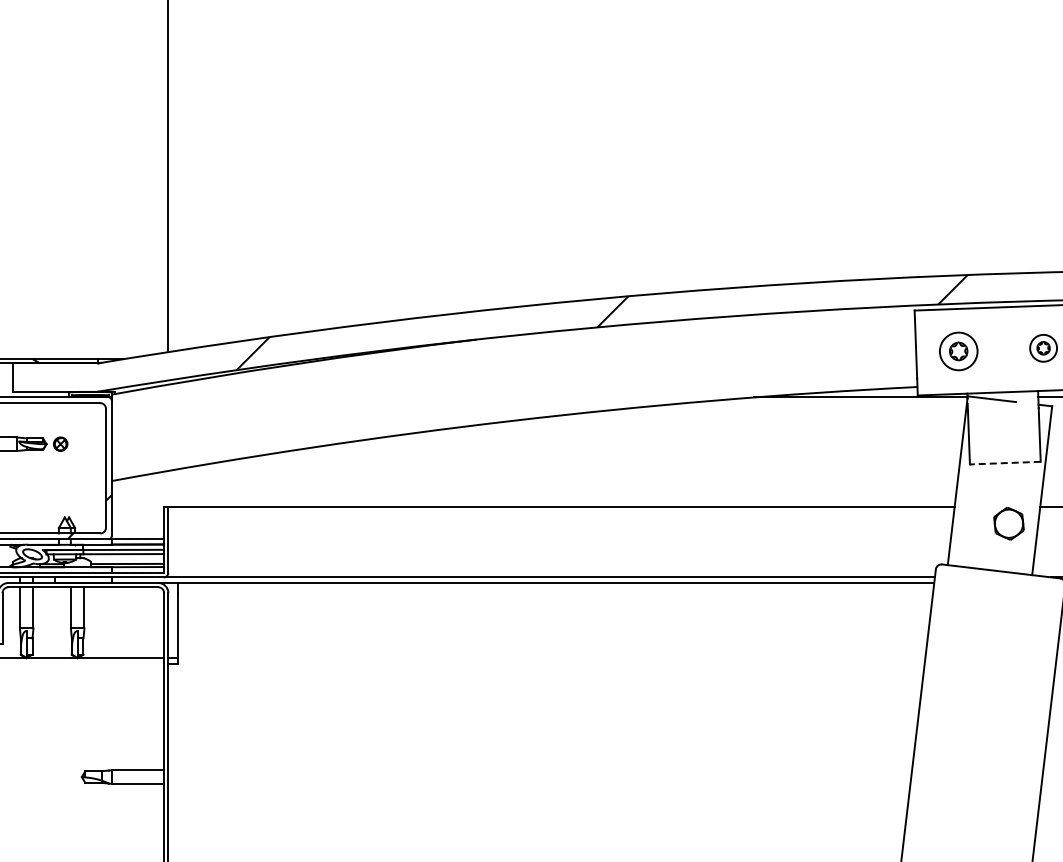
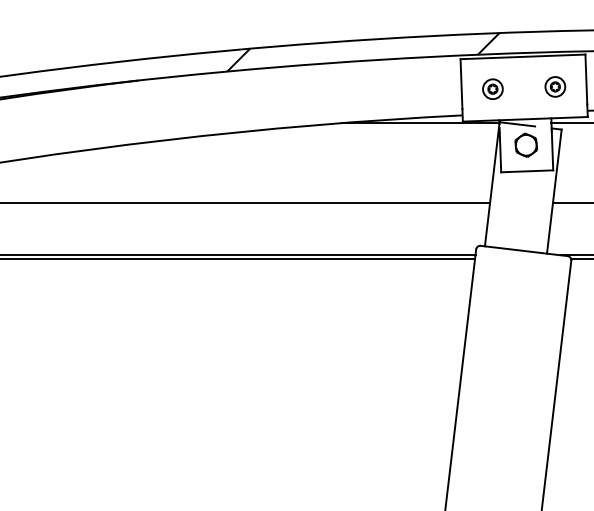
part: (958, 351) -> (492, 89), size x0.71
line: (1004, 463) -> (526, 171), dashed -> solid
part: (1008, 523) -> (525, 145), moved

